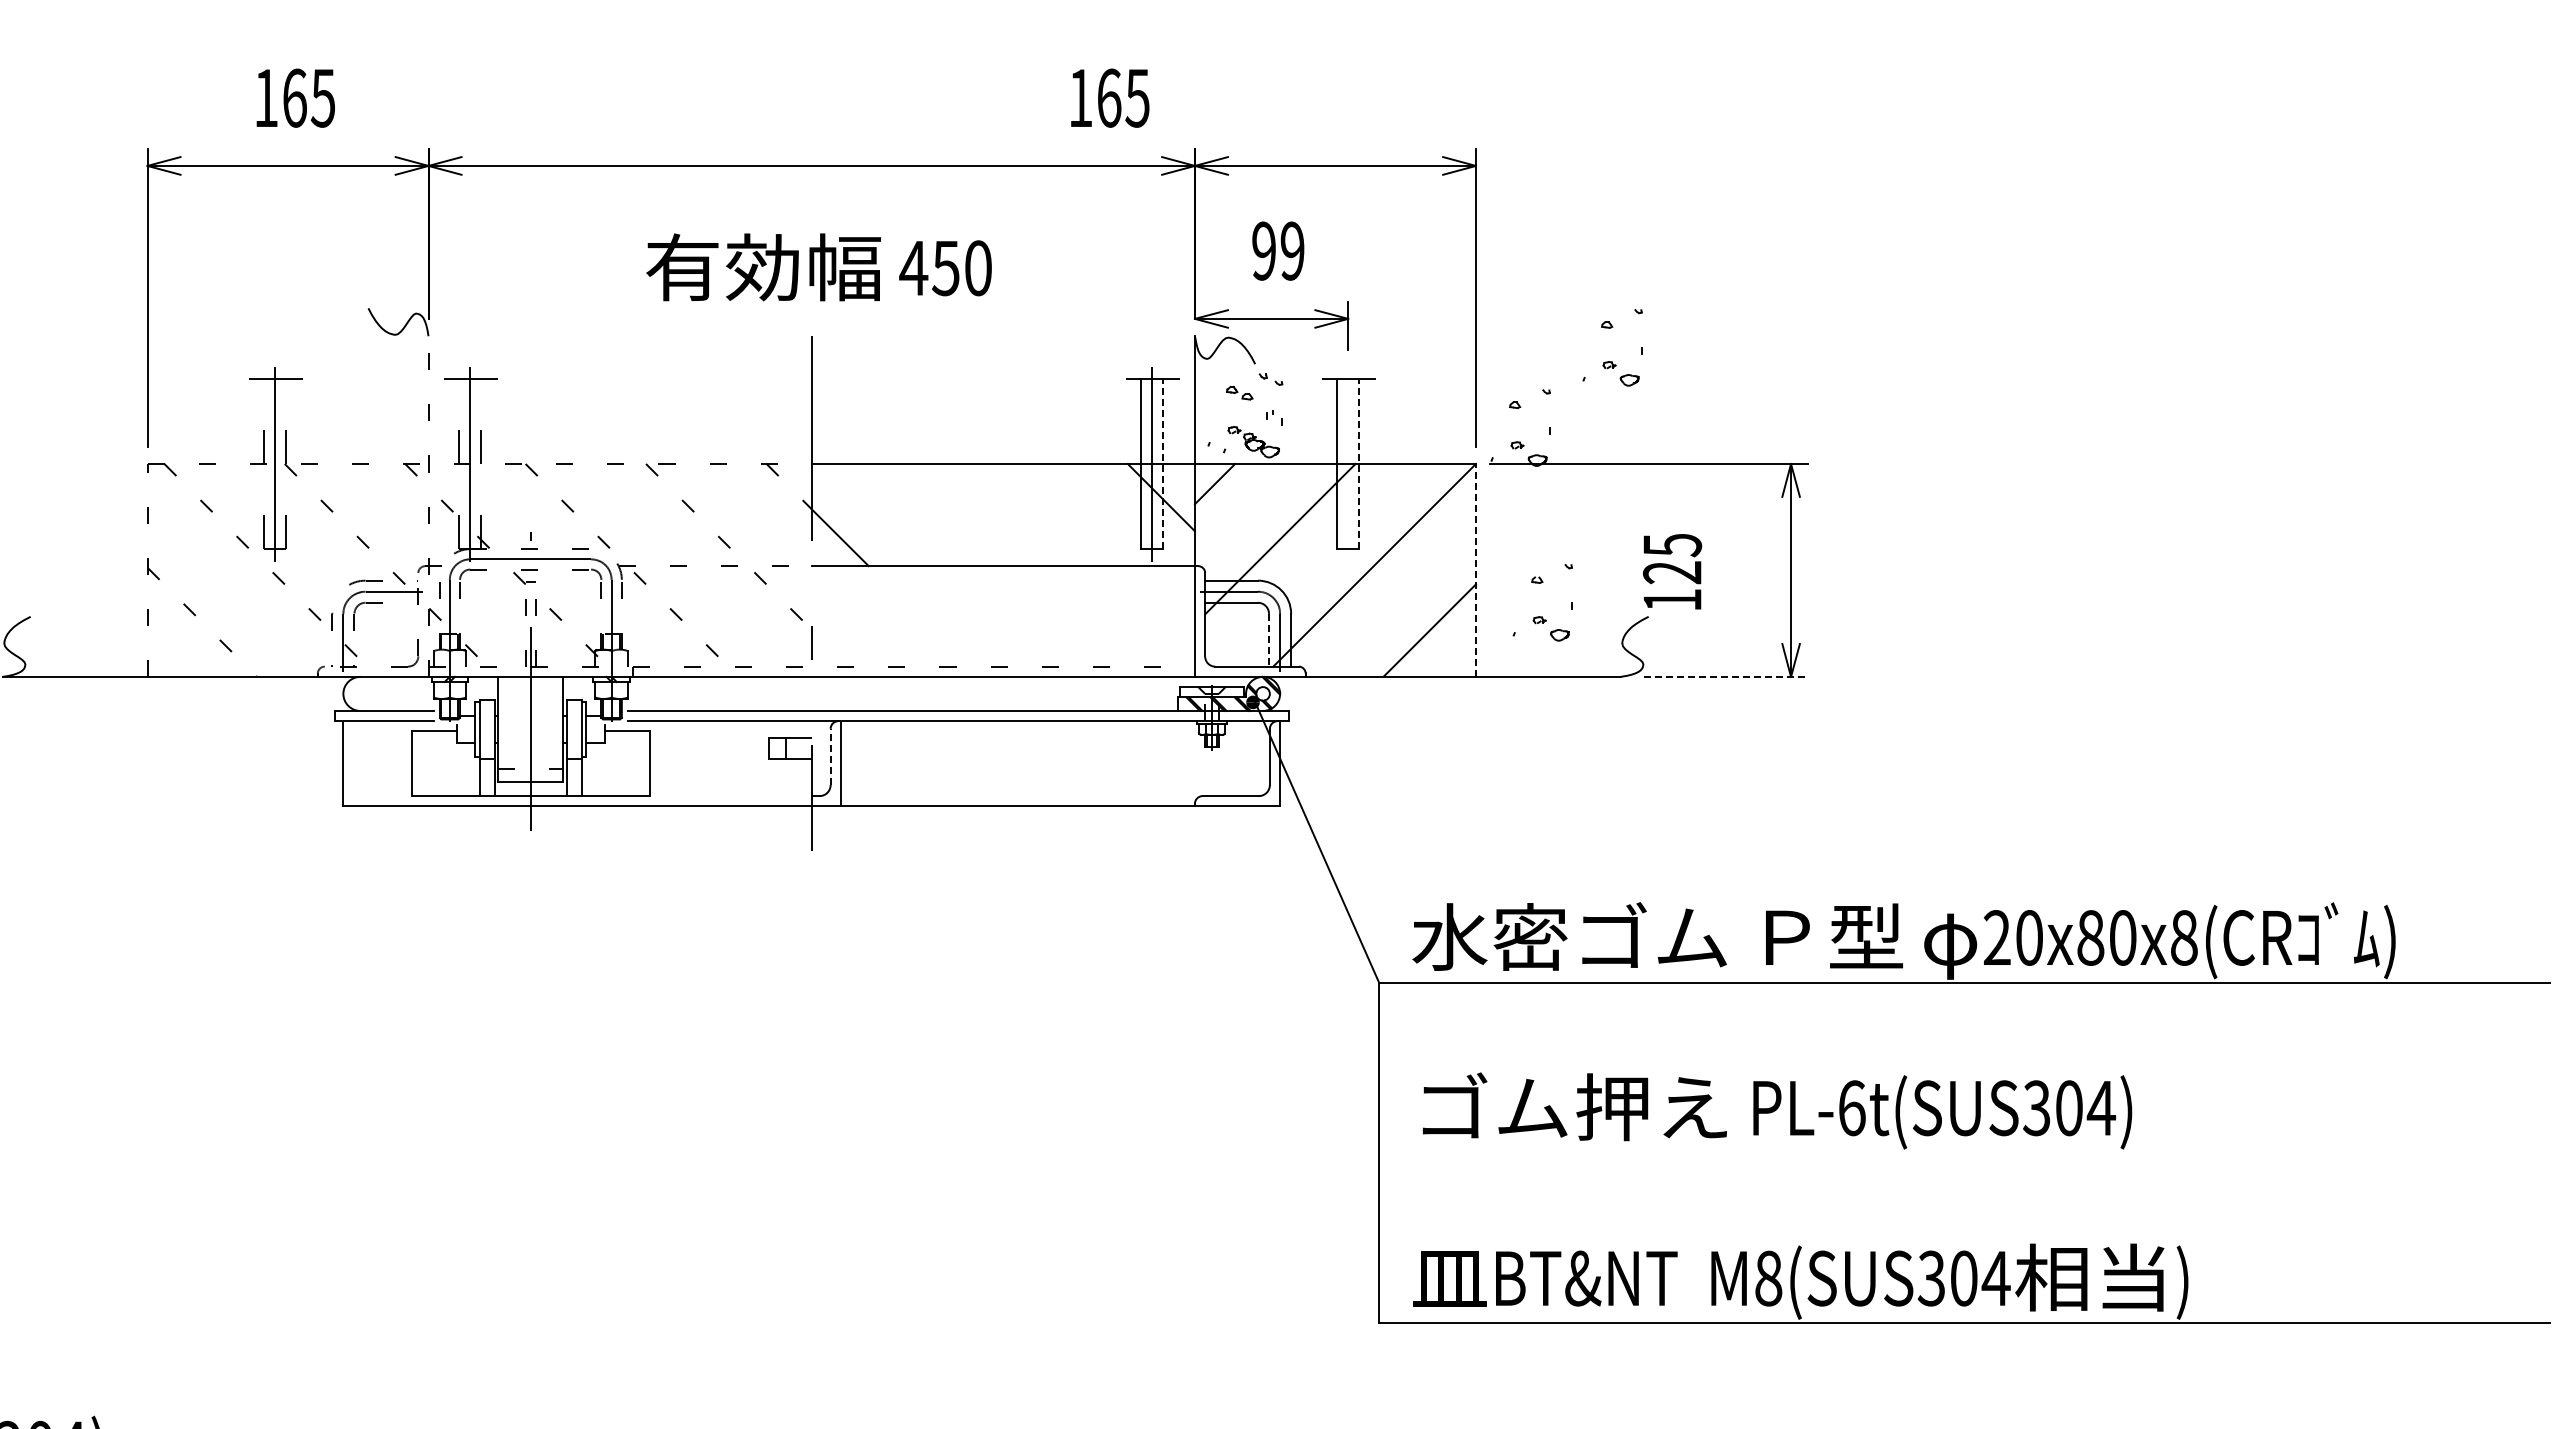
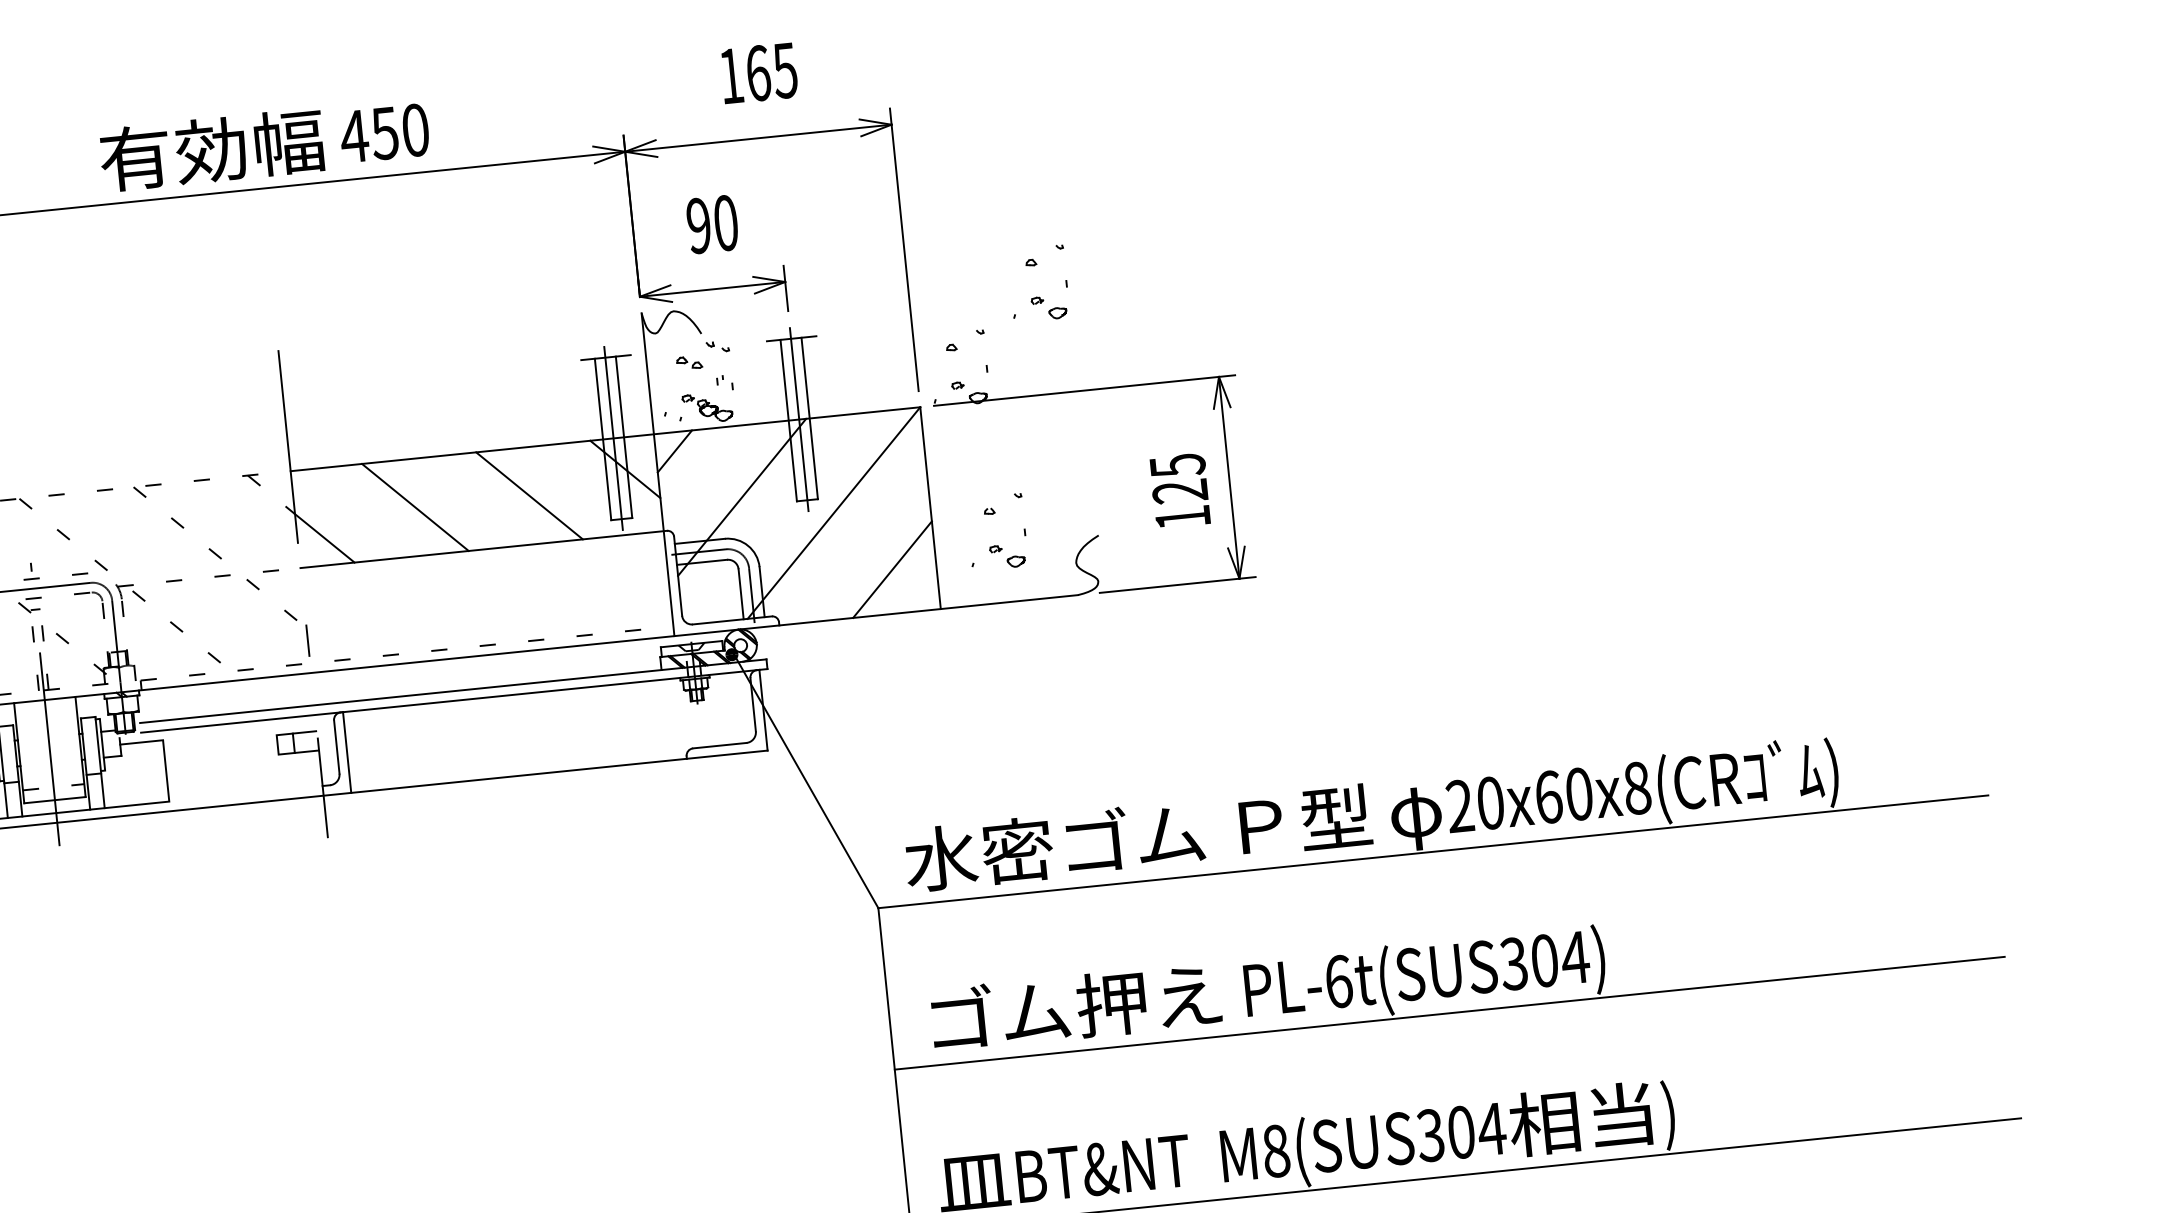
text: (1110, 97) -> (759, 72), moved
text: (1292, 250) -> (725, 222), 99 -> 90
text: (818, 267) -> (264, 144), moved
line: (1163, 463) -> (624, 436), dashed -> solid
line: (1348, 463) -> (799, 419), added
line: (1359, 463) -> (809, 418), dashed -> solid
line: (938, 514) -> (415, 506), added
line: (1058, 514) -> (529, 495), added
line: (1475, 569) -> (930, 507), dashed -> solid
text: (1672, 571) -> (1180, 490), moved
line: (1269, 640) -> (741, 594), dashed -> solid
line: (1726, 676) -> (1178, 584), dashed -> solid
line: (830, 756) -> (336, 746), dashed -> solid
text: (2090, 937) -> (1548, 796), 20x80x8(CR -> 20x60x8(CR
line: (1964, 1152) -> (1449, 1012), added

